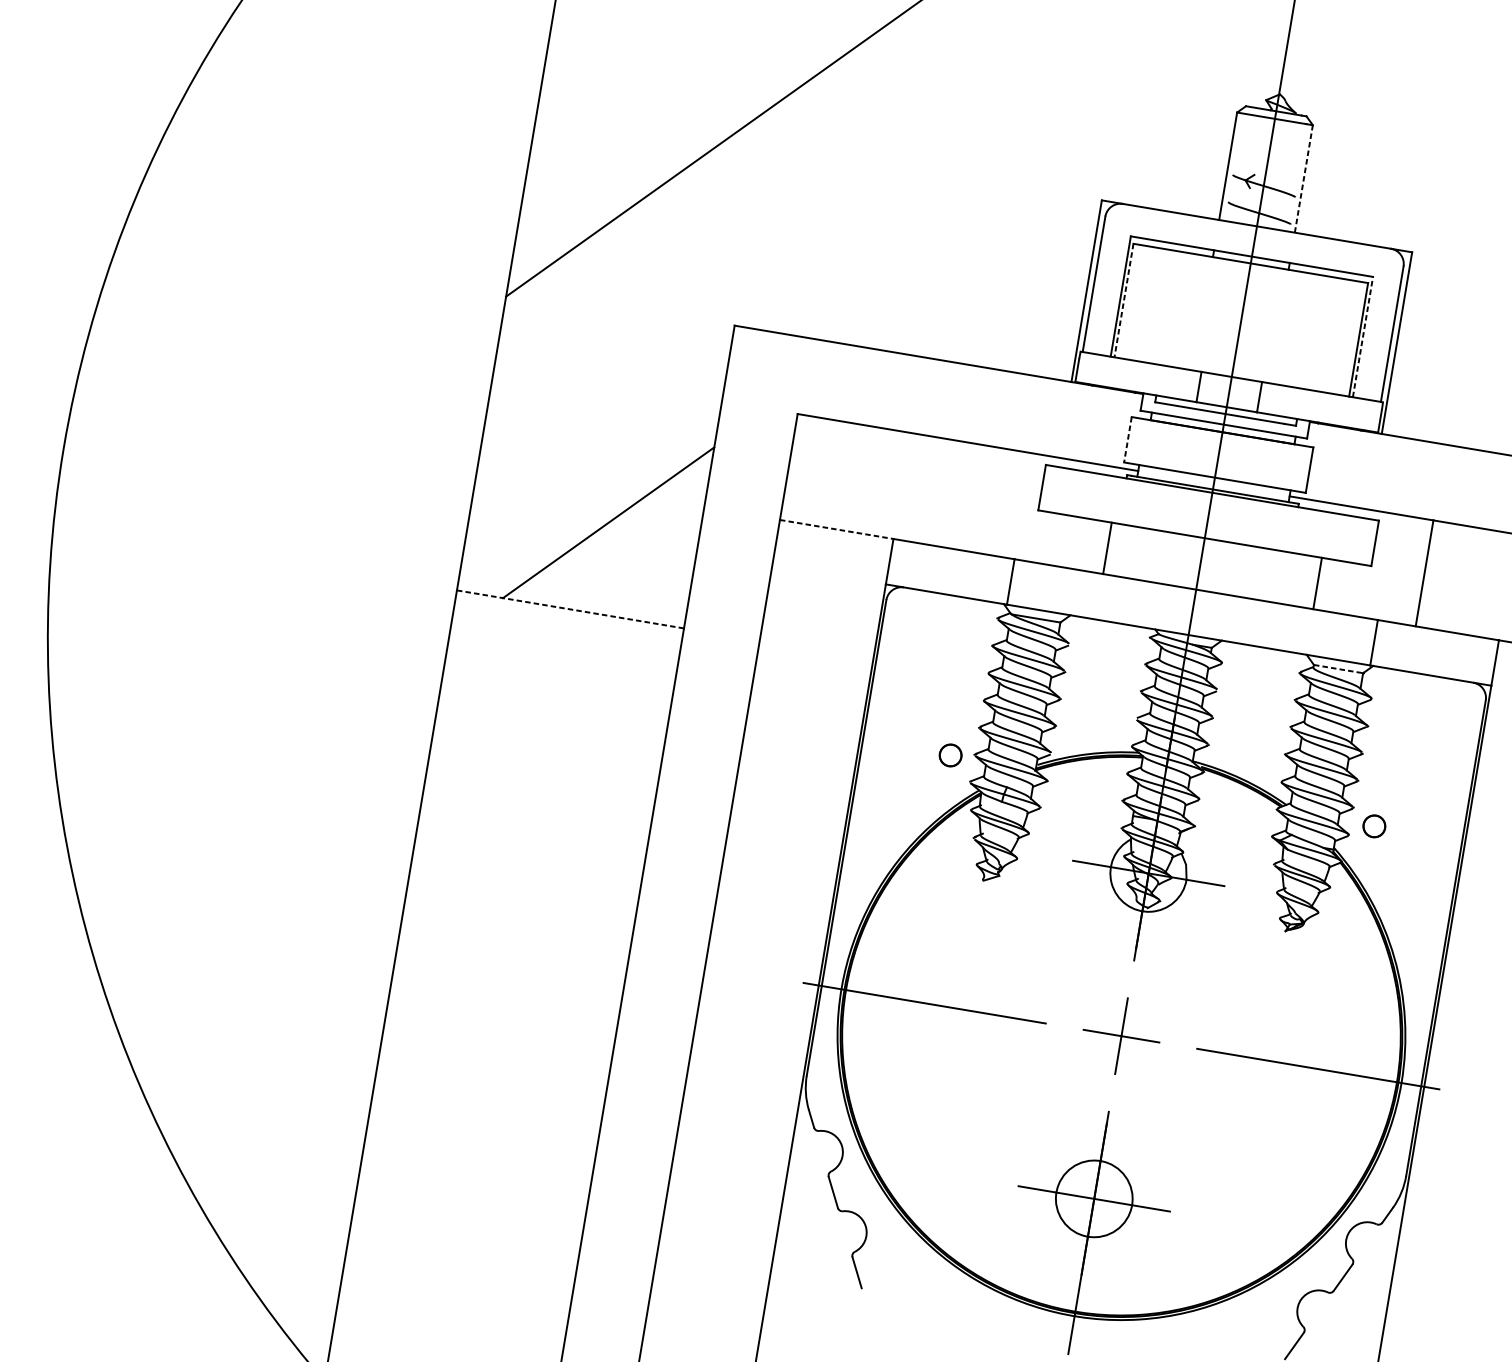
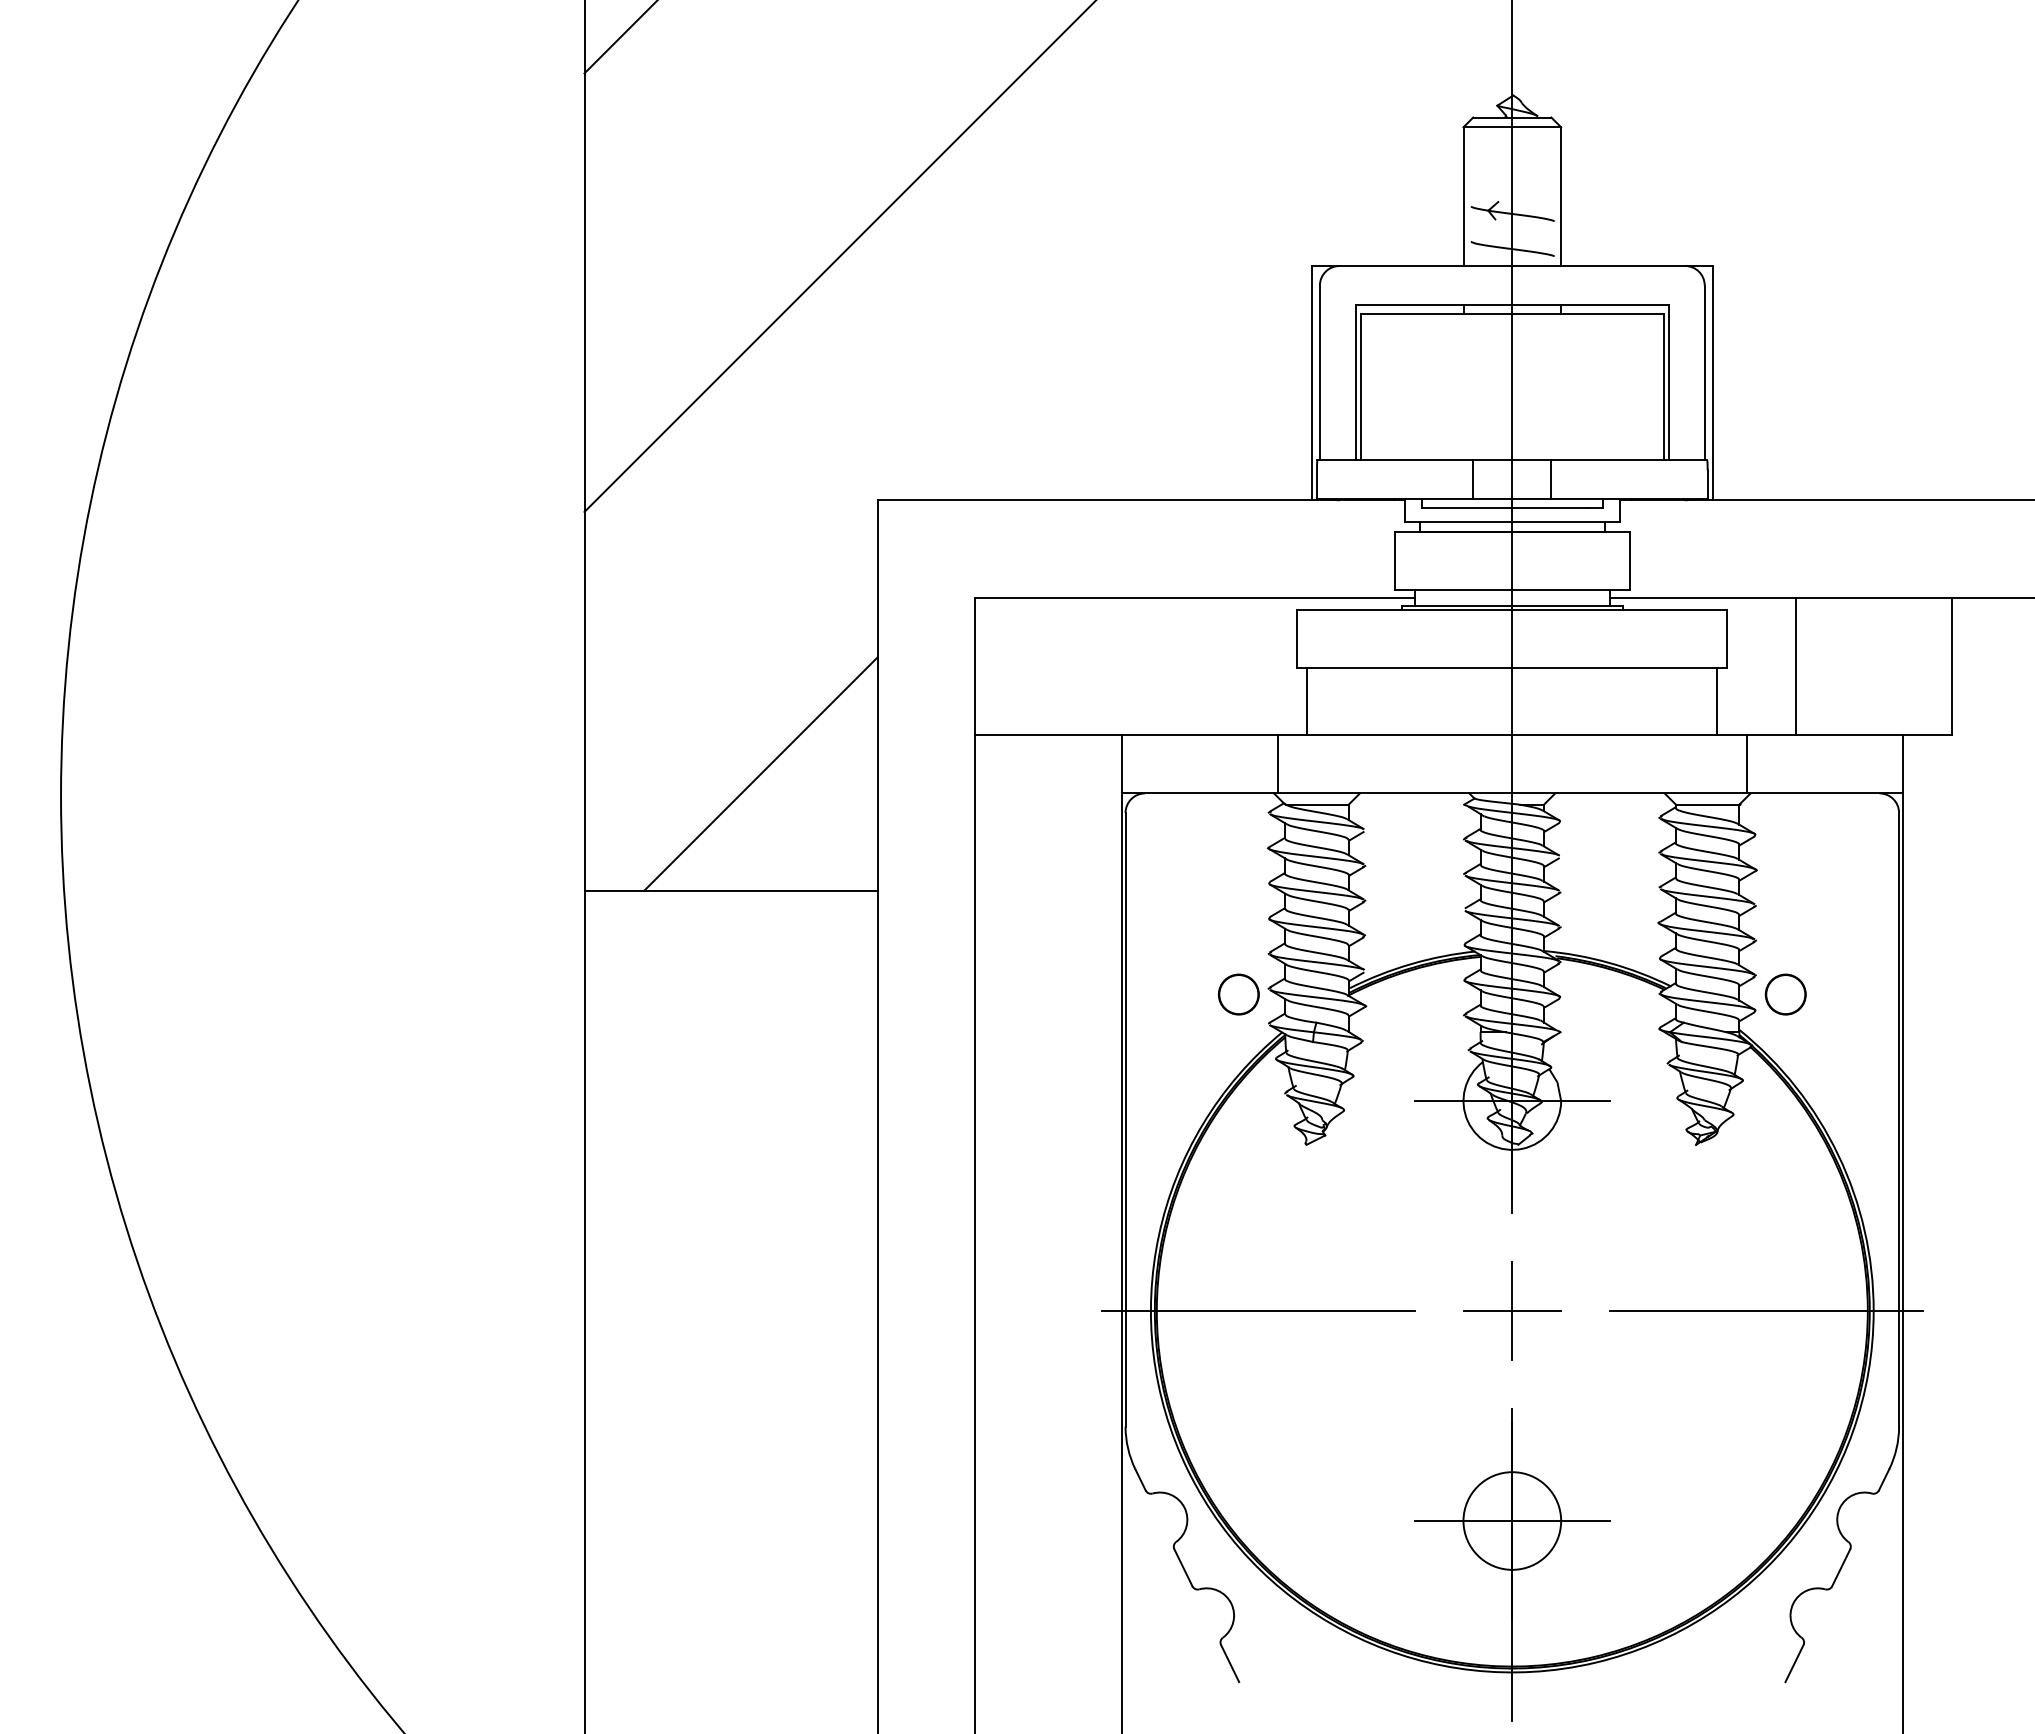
line: (1304, 178) -> (1561, 196), dashed -> solid
line: (1123, 300) -> (1360, 387), dashed -> solid
line: (1362, 336) -> (1668, 382), dashed -> solid
line: (1128, 440) -> (1395, 561), dashed -> solid
line: (836, 529) -> (1048, 734), dashed -> solid
line: (1107, 548) -> (1307, 701), moved
line: (1317, 583) -> (1717, 701), moved
line: (570, 609) -> (731, 891), dashed -> solid
line: (1338, 668) -> (1707, 804), dashed -> solid
circle: (950, 755) -> (1238, 994), size x1.43
circle: (1374, 826) -> (1785, 994), size x1.43

